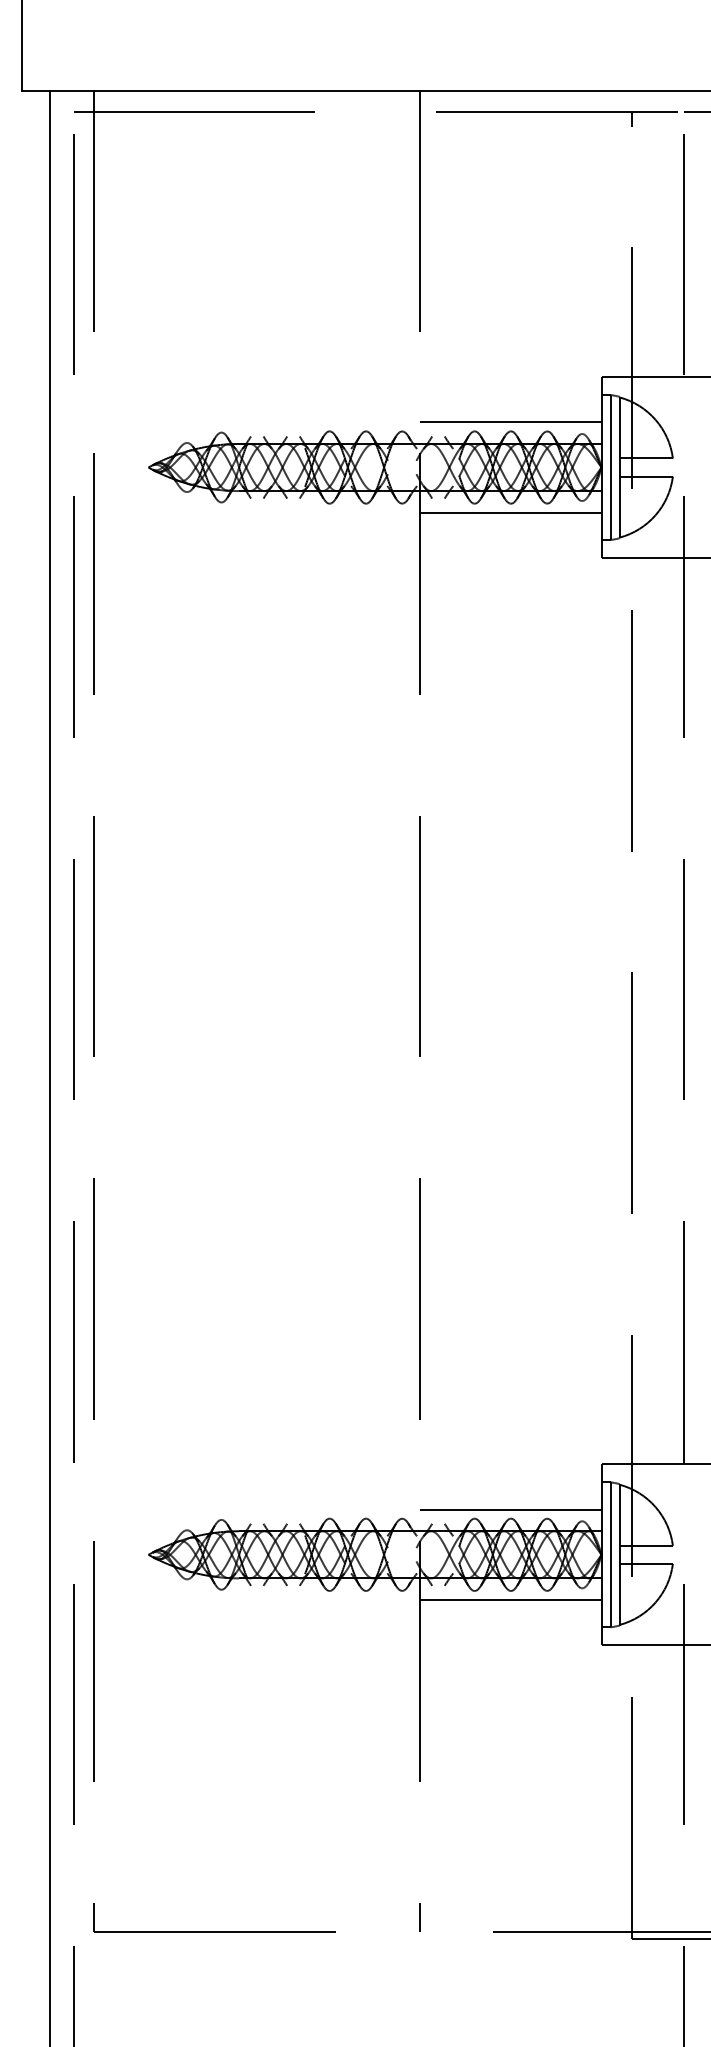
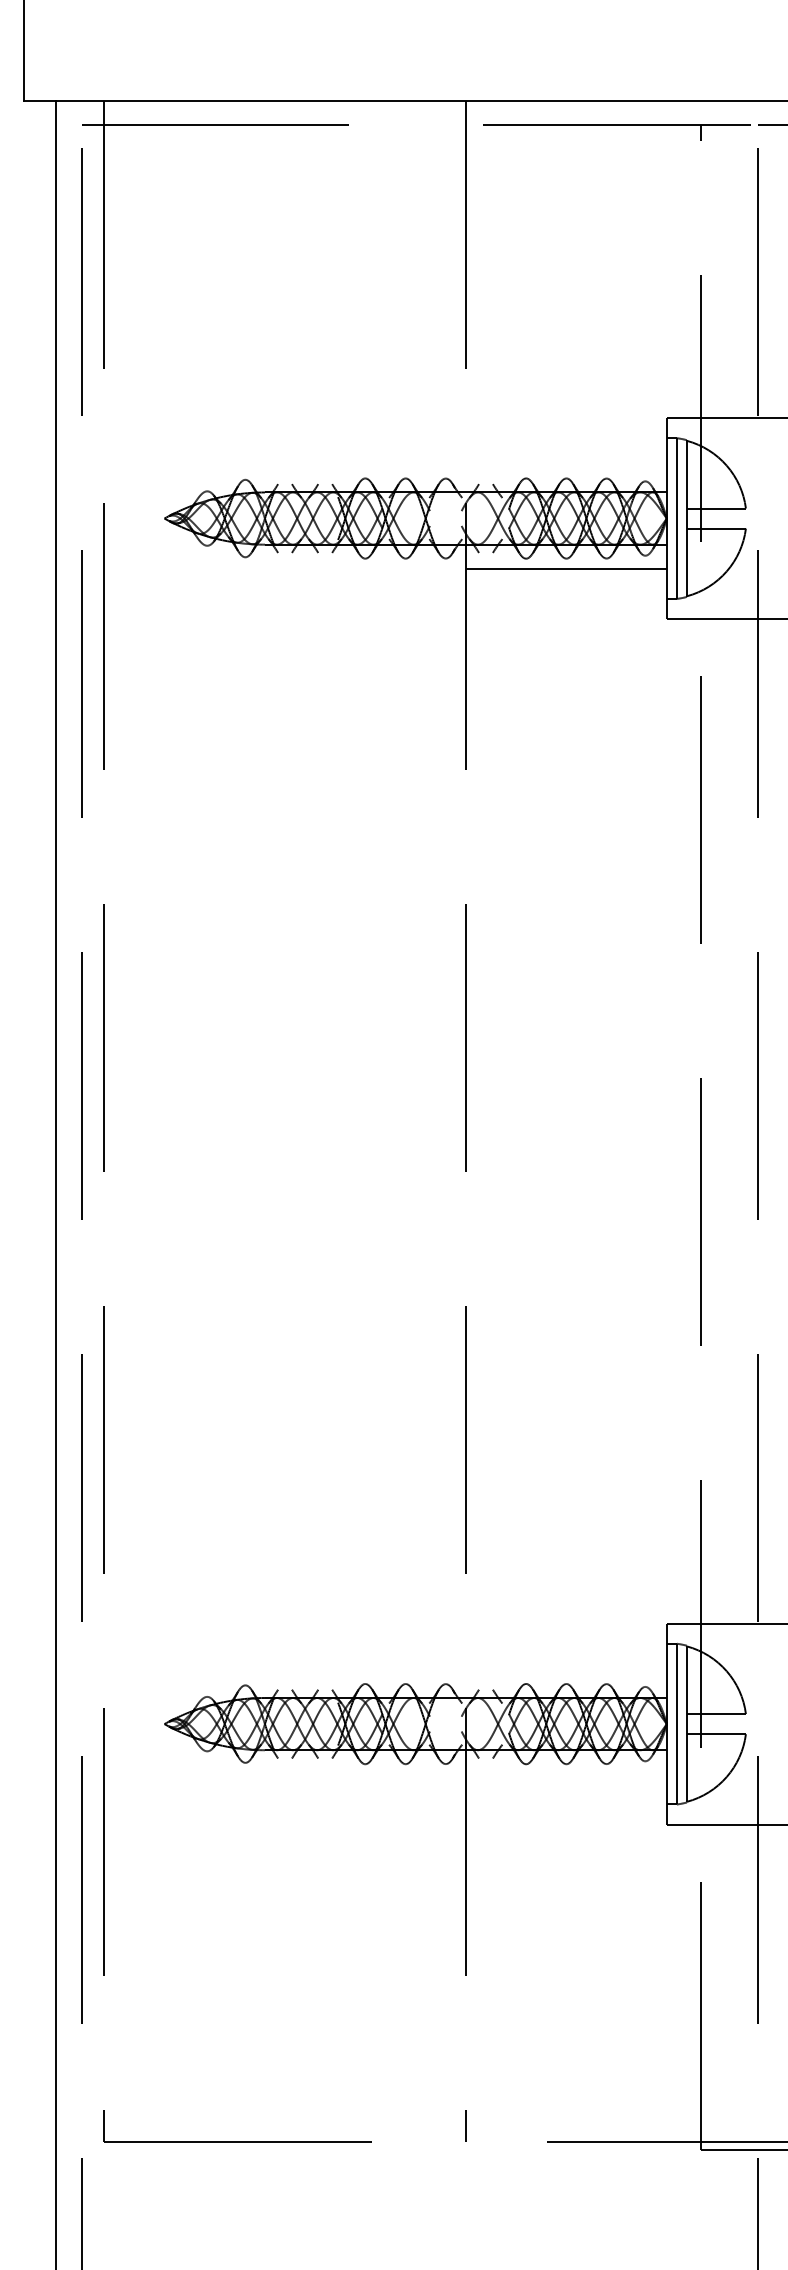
line: (510, 422) -> (565, 468), removed
line: (510, 1509) -> (565, 1673), removed
line: (510, 1600) -> (565, 1774), removed

